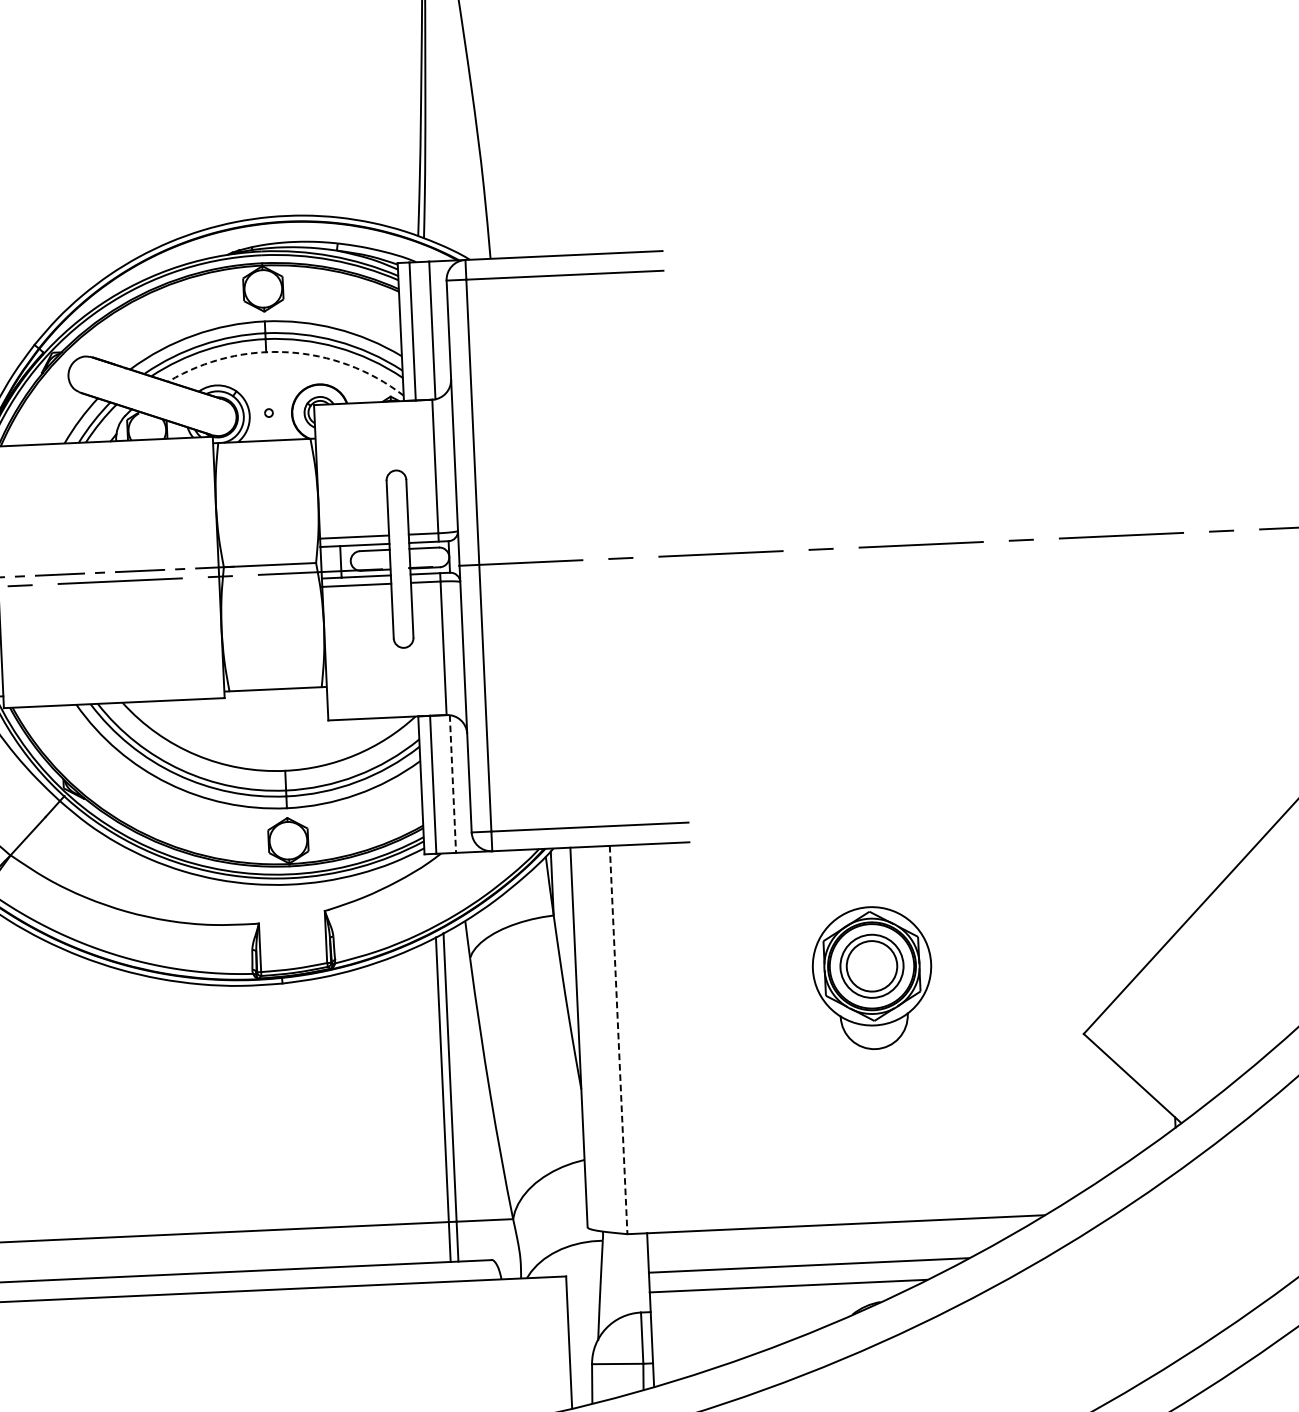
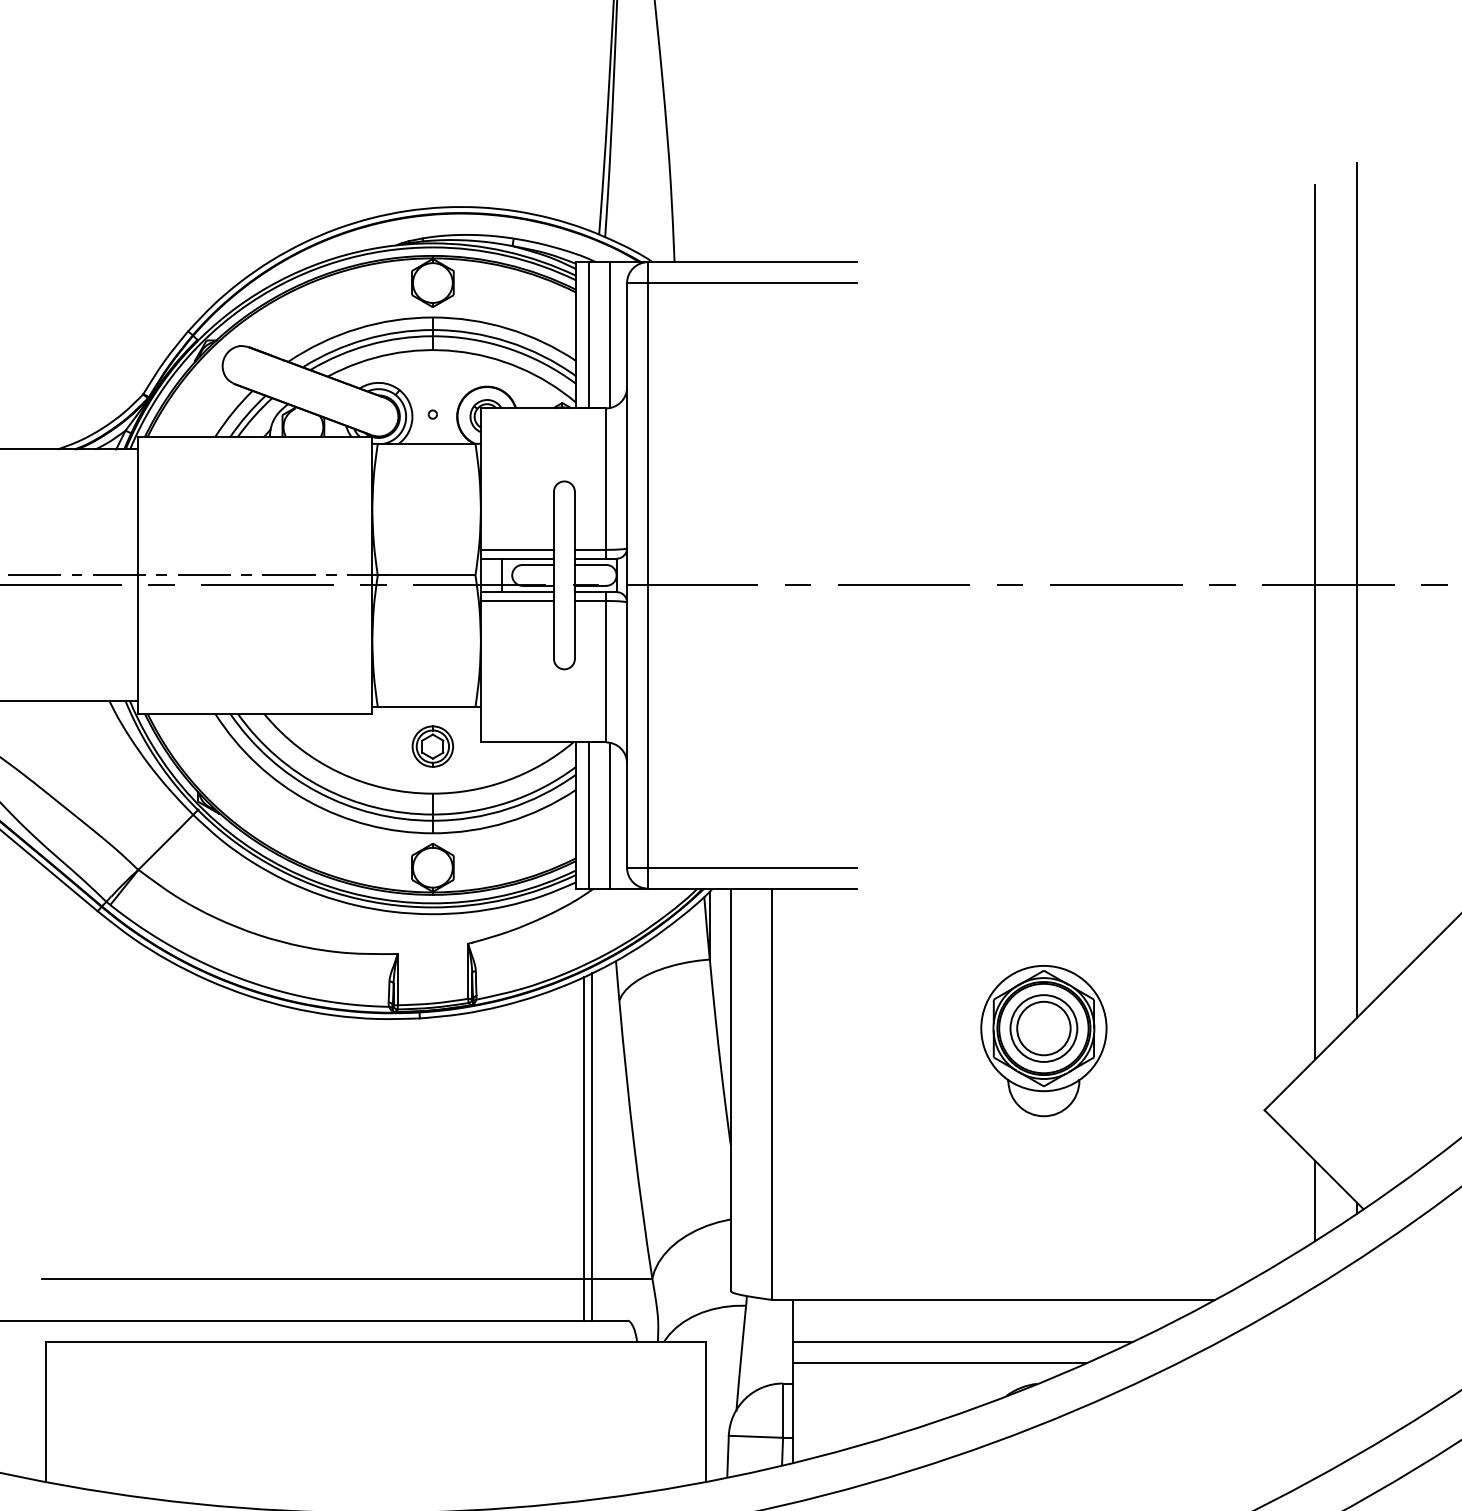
arc: (288, 352) -> (456, 351), dashed -> solid
line: (1149, 538) -> (1357, 589), added
line: (1110, 570) -> (1315, 621), added
part: (282, 726) -> (432, 746), added
line: (452, 783) -> (609, 815), dashed -> solid
line: (618, 1040) -> (772, 1094), dashed -> solid
line: (1135, 1116) -> (1315, 1200), added

